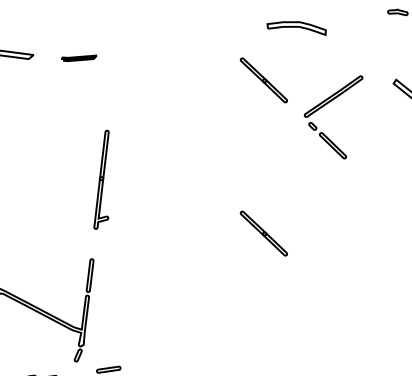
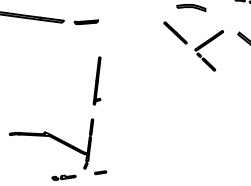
part: (77, 58) -> (85, 22), size x1.43
line: (263, 232) -> (175, 106), removed

